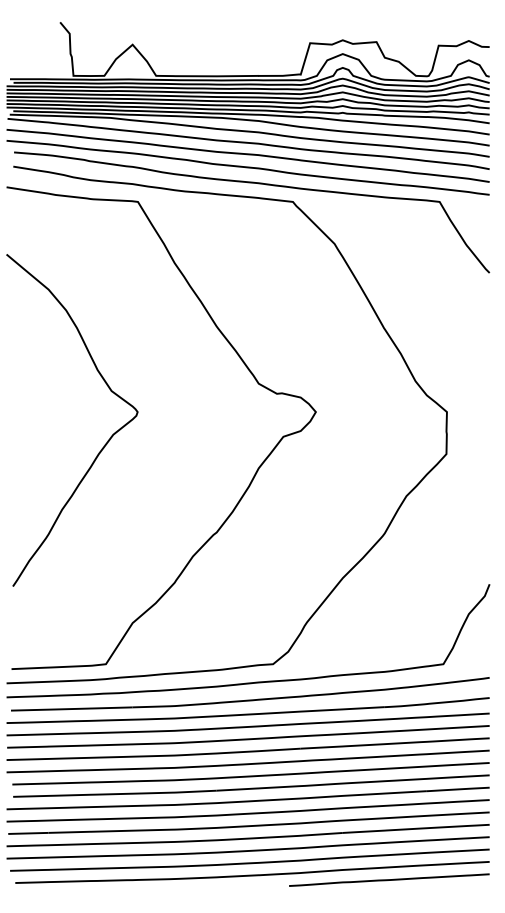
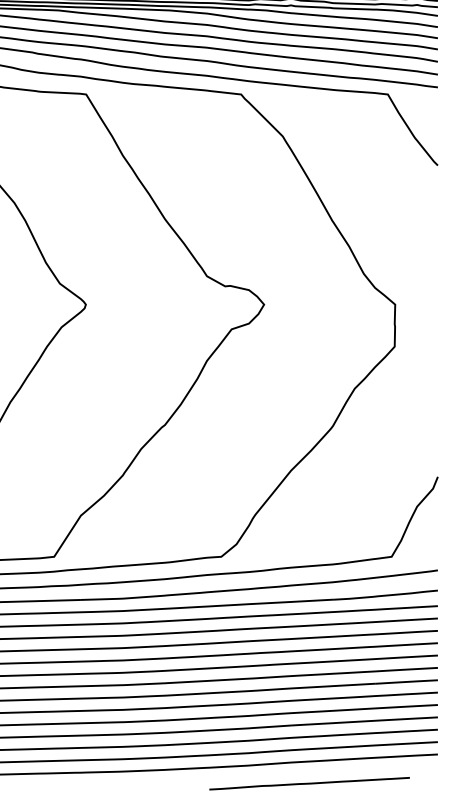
line: (389, 879) -> (309, 783), moved

